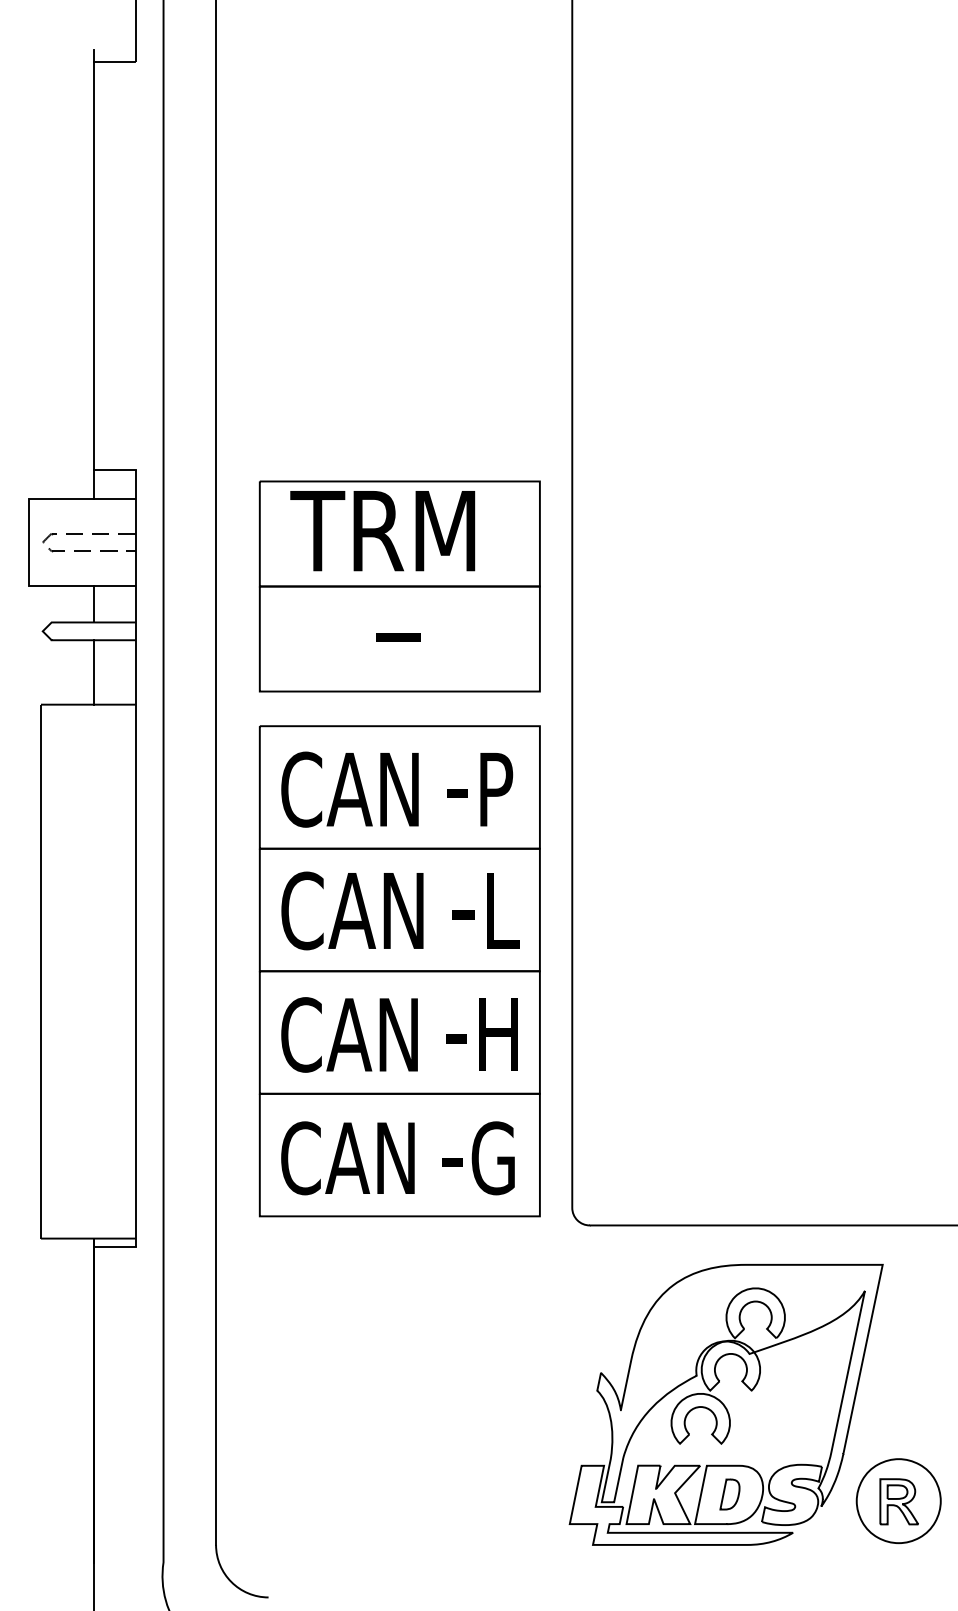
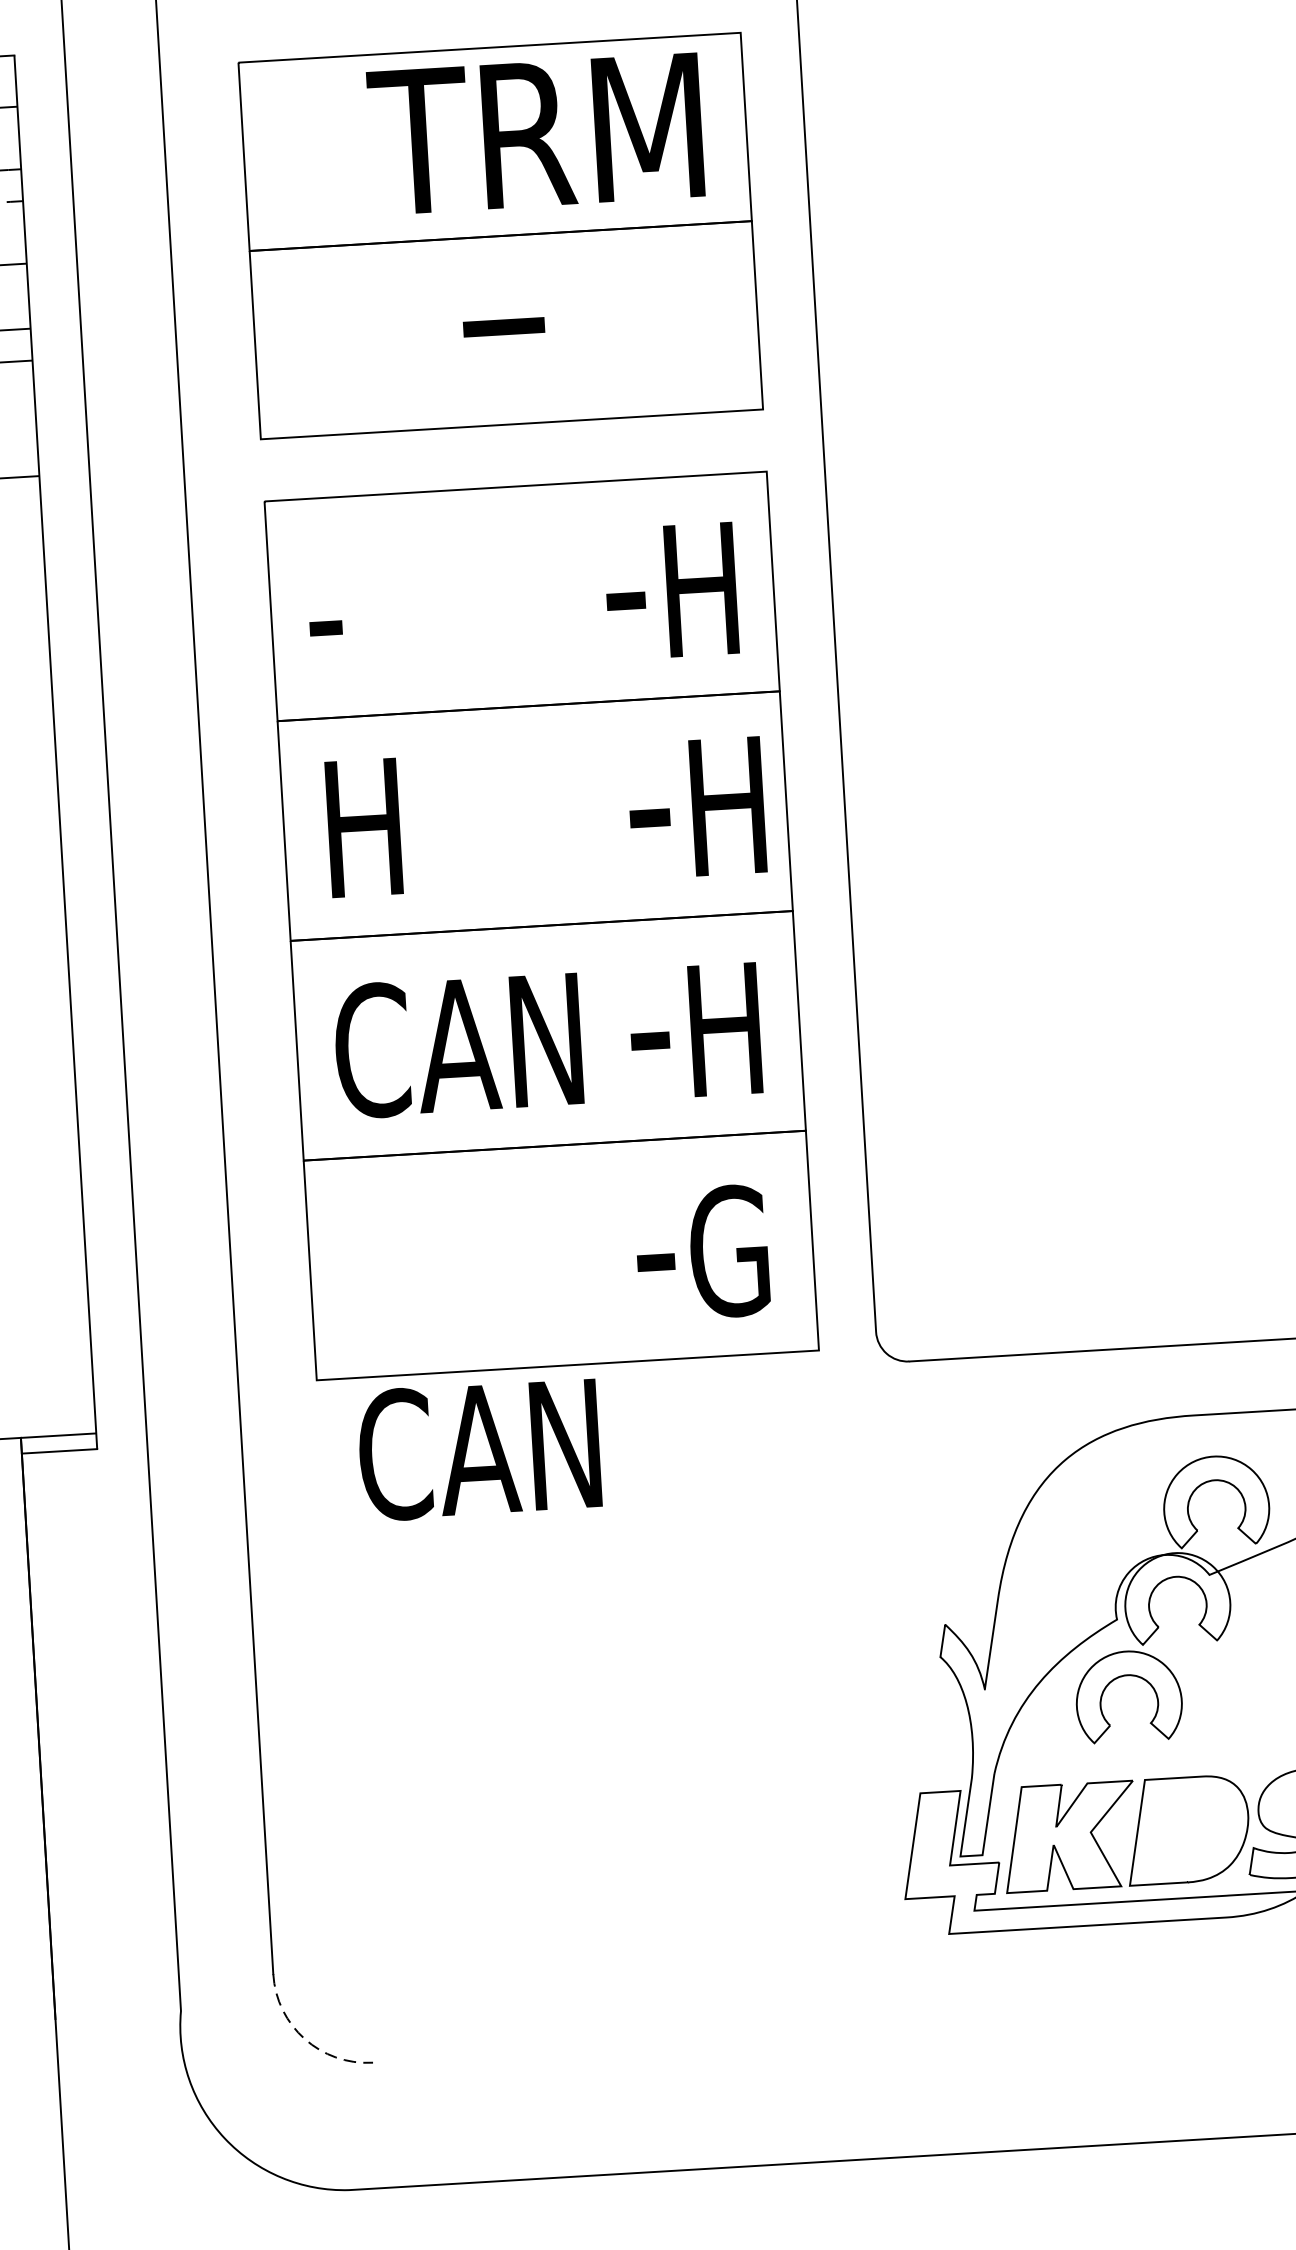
text: (382, 531) -> (535, 135), moved
text: (349, 789) -> (432, 605), CAN -> -
text: (499, 789) -> (701, 589), P -> H
text: (352, 910) -> (450, 822), CAN -> H
text: (510, 910) -> (733, 805), L -> H
text: (347, 1158) -> (478, 1450), moved
part: (729, 1494) -> (1188, 1829), removed
arc: (231, 1582) -> (304, 2039), solid -> dashed

